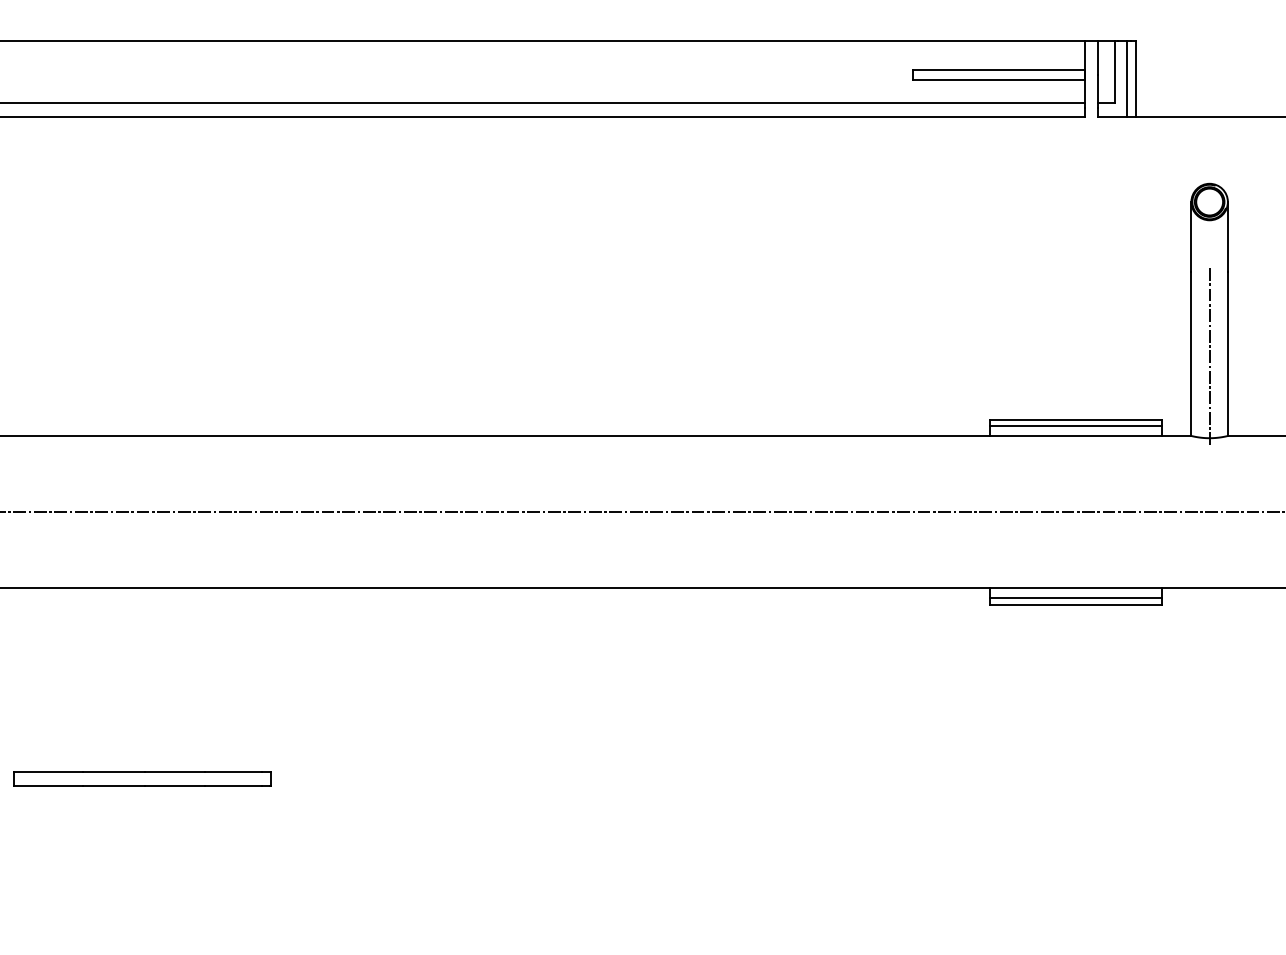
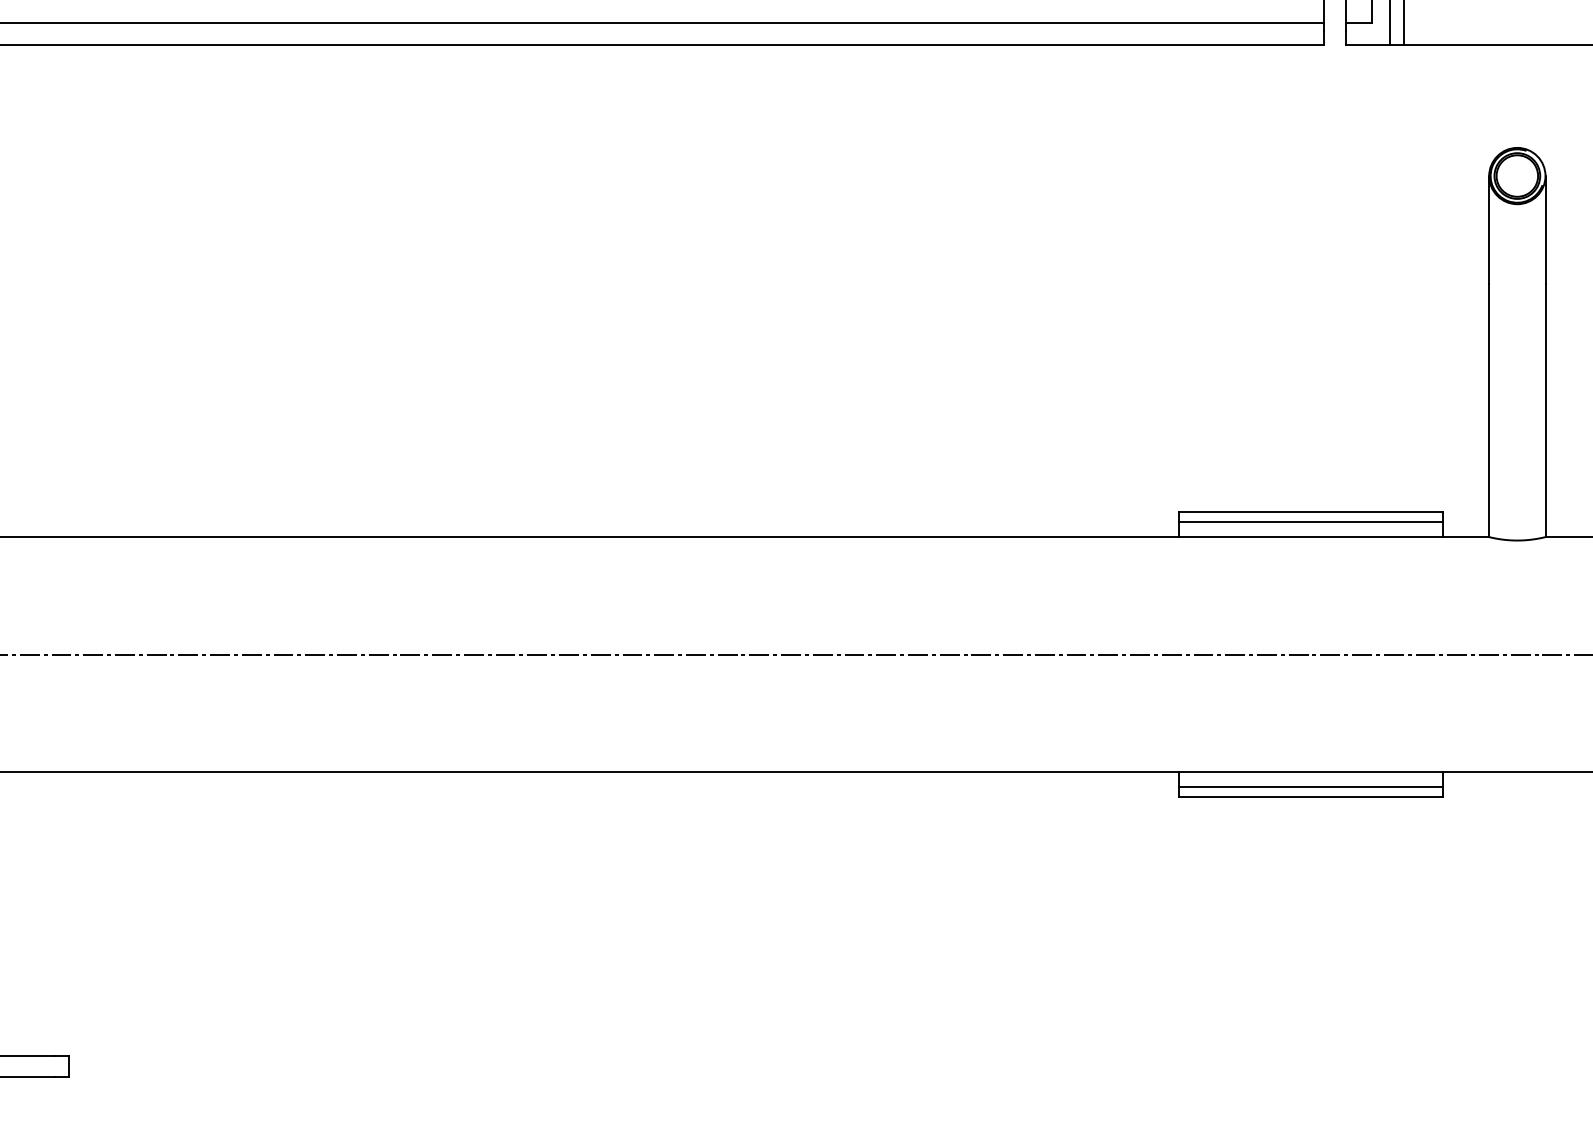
line: (1209, 356) -> (1517, 414), removed

